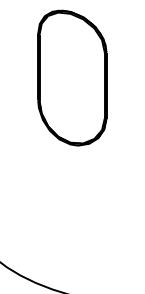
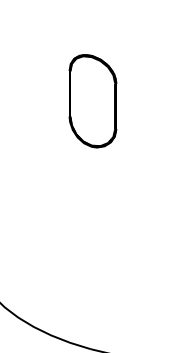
part: (71, 78) -> (92, 101), size x0.6

